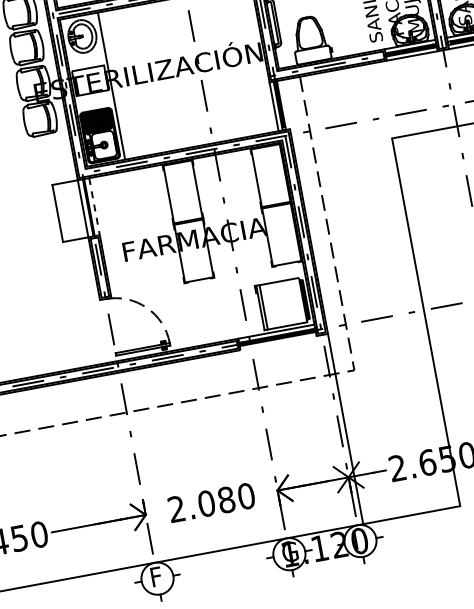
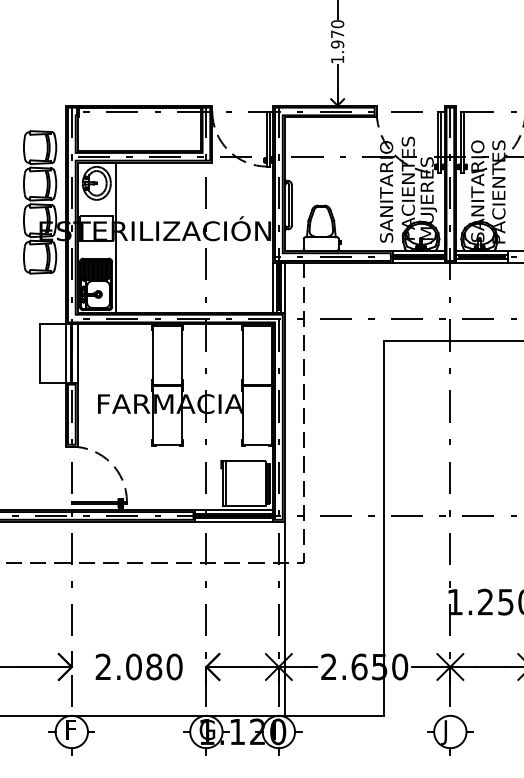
line: (285, 104) -> (284, 287), added
line: (94, 207) -> (77, 354), dashed -> solid
line: (278, 342) -> (234, 521), added

